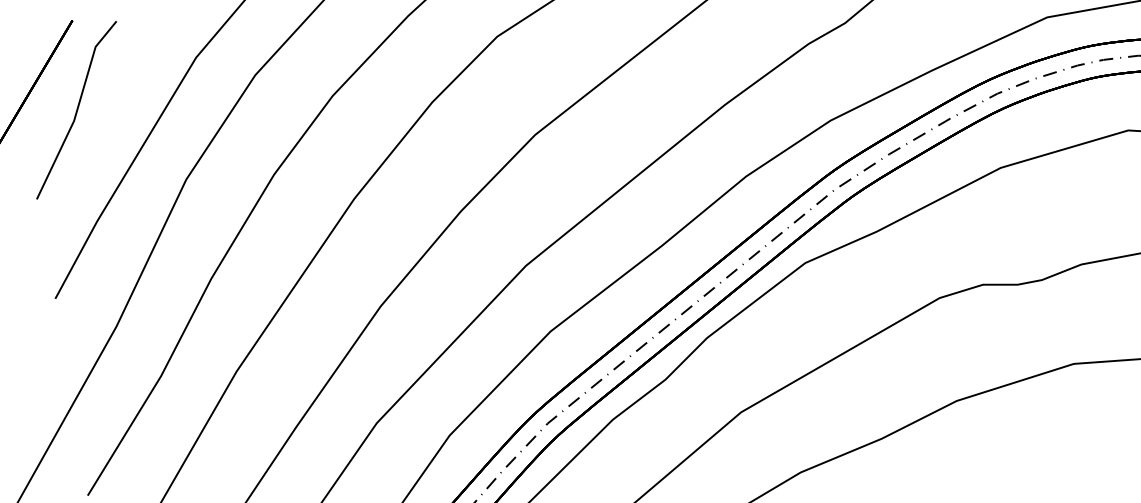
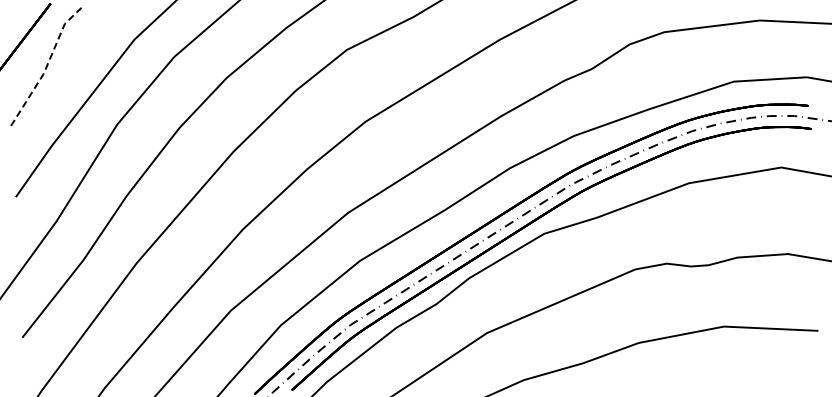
line: (76, 109) -> (46, 66), solid -> dashed

